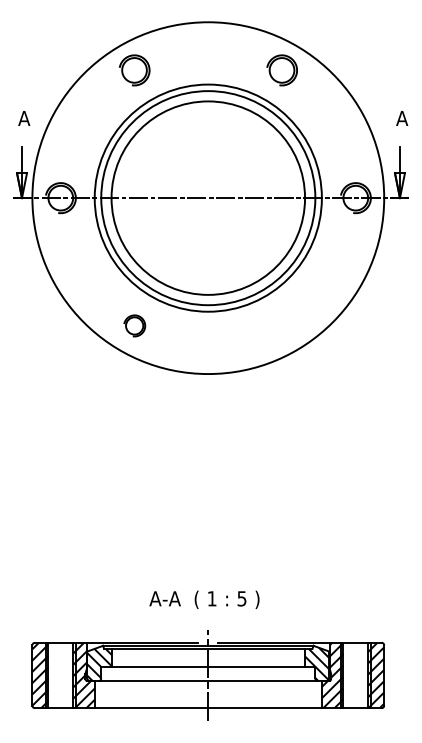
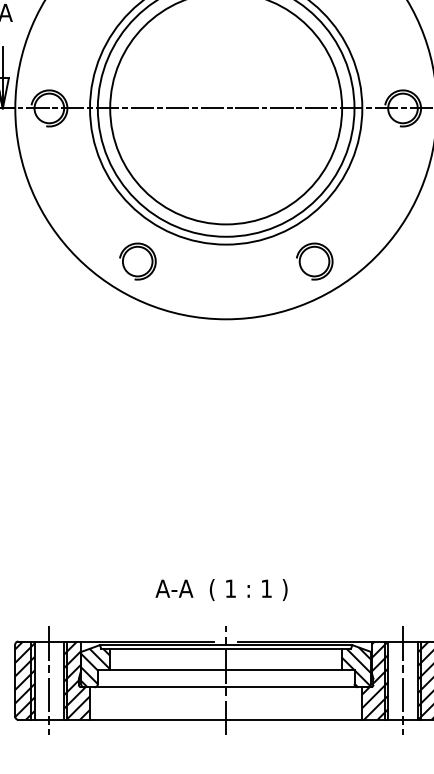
part: (134, 325) -> (137, 261), size x1.43
part: (281, 325) -> (313, 261), added
text: (241, 598) -> (265, 588), 5 -> 1
line: (60, 675) -> (48, 680), added
line: (355, 675) -> (402, 680), added

